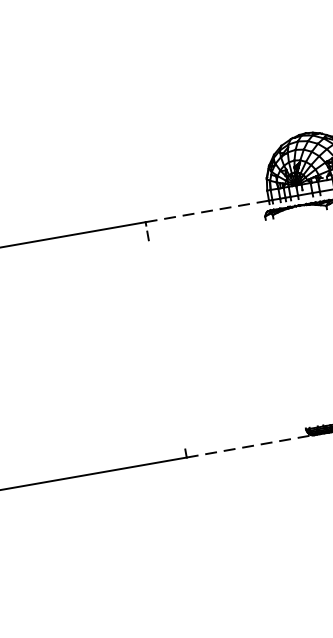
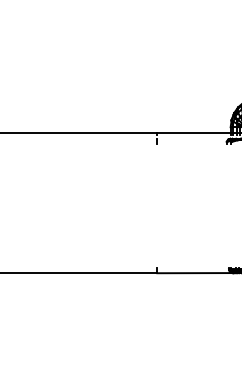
line: (206, 211) -> (193, 133), dashed -> solid
line: (251, 446) -> (195, 273), dashed -> solid

